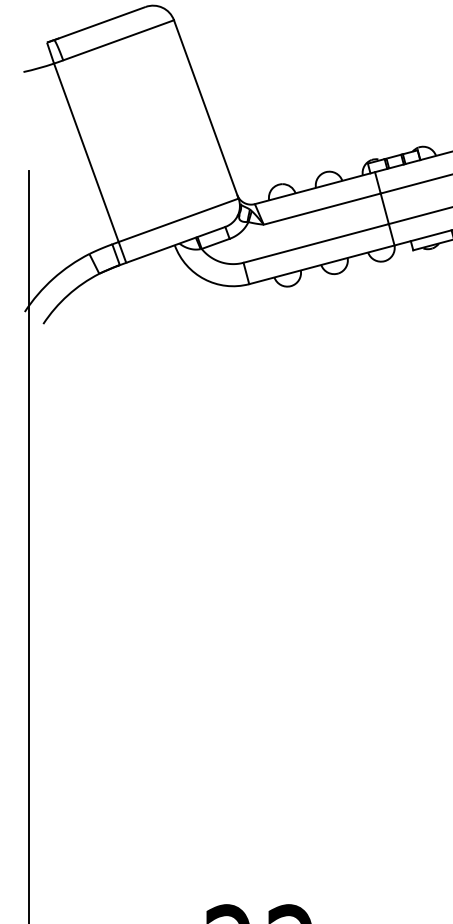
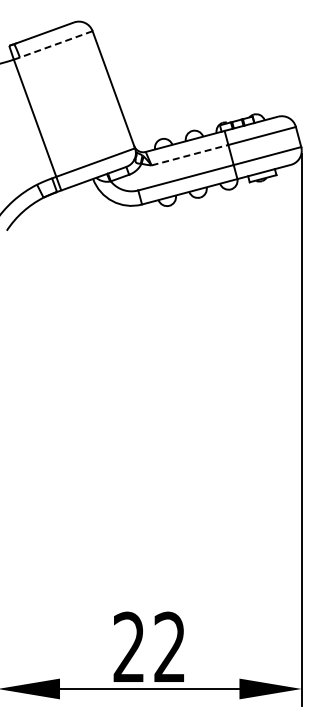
line: (118, 40) -> (56, 44), solid -> dashed
line: (321, 209) -> (189, 155), solid -> dashed

